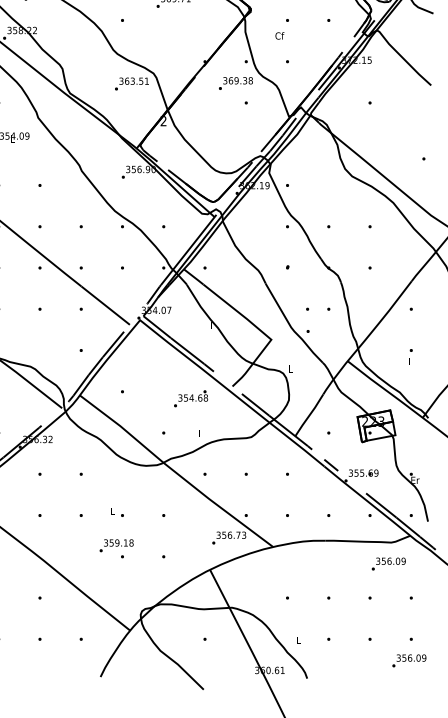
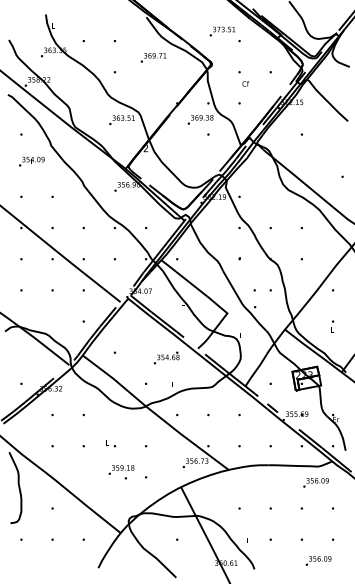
text: (279, 35) -> (245, 83), moved
text: (116, 549) -> (121, 472), moved
text: (409, 660) -> (318, 560), moved

